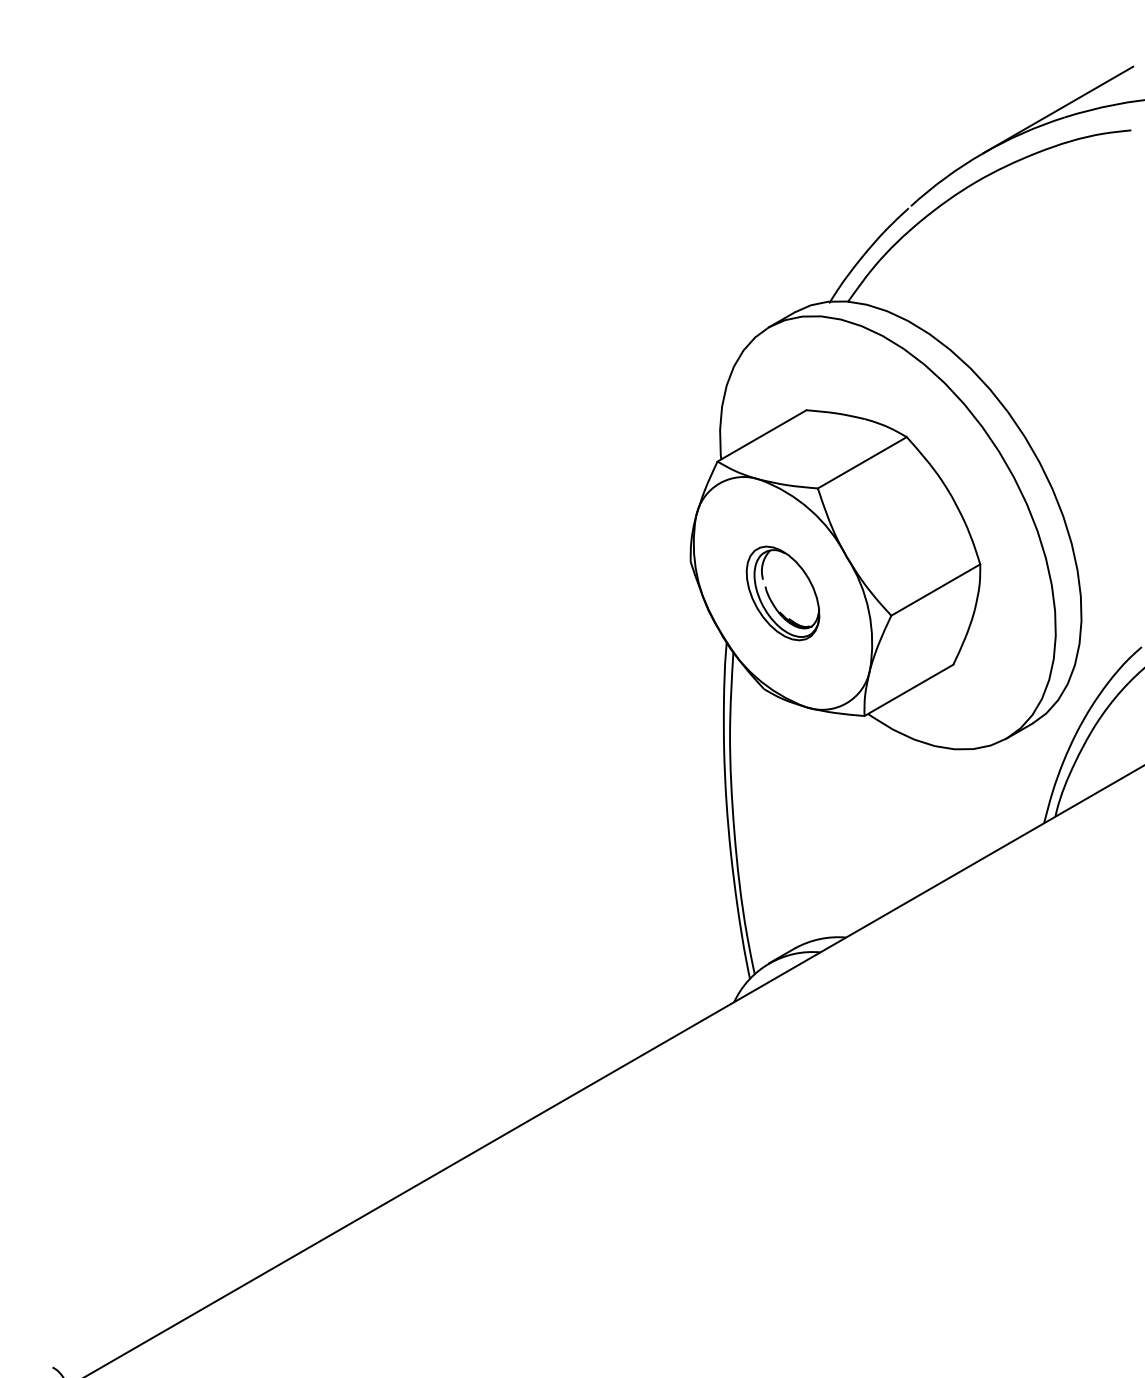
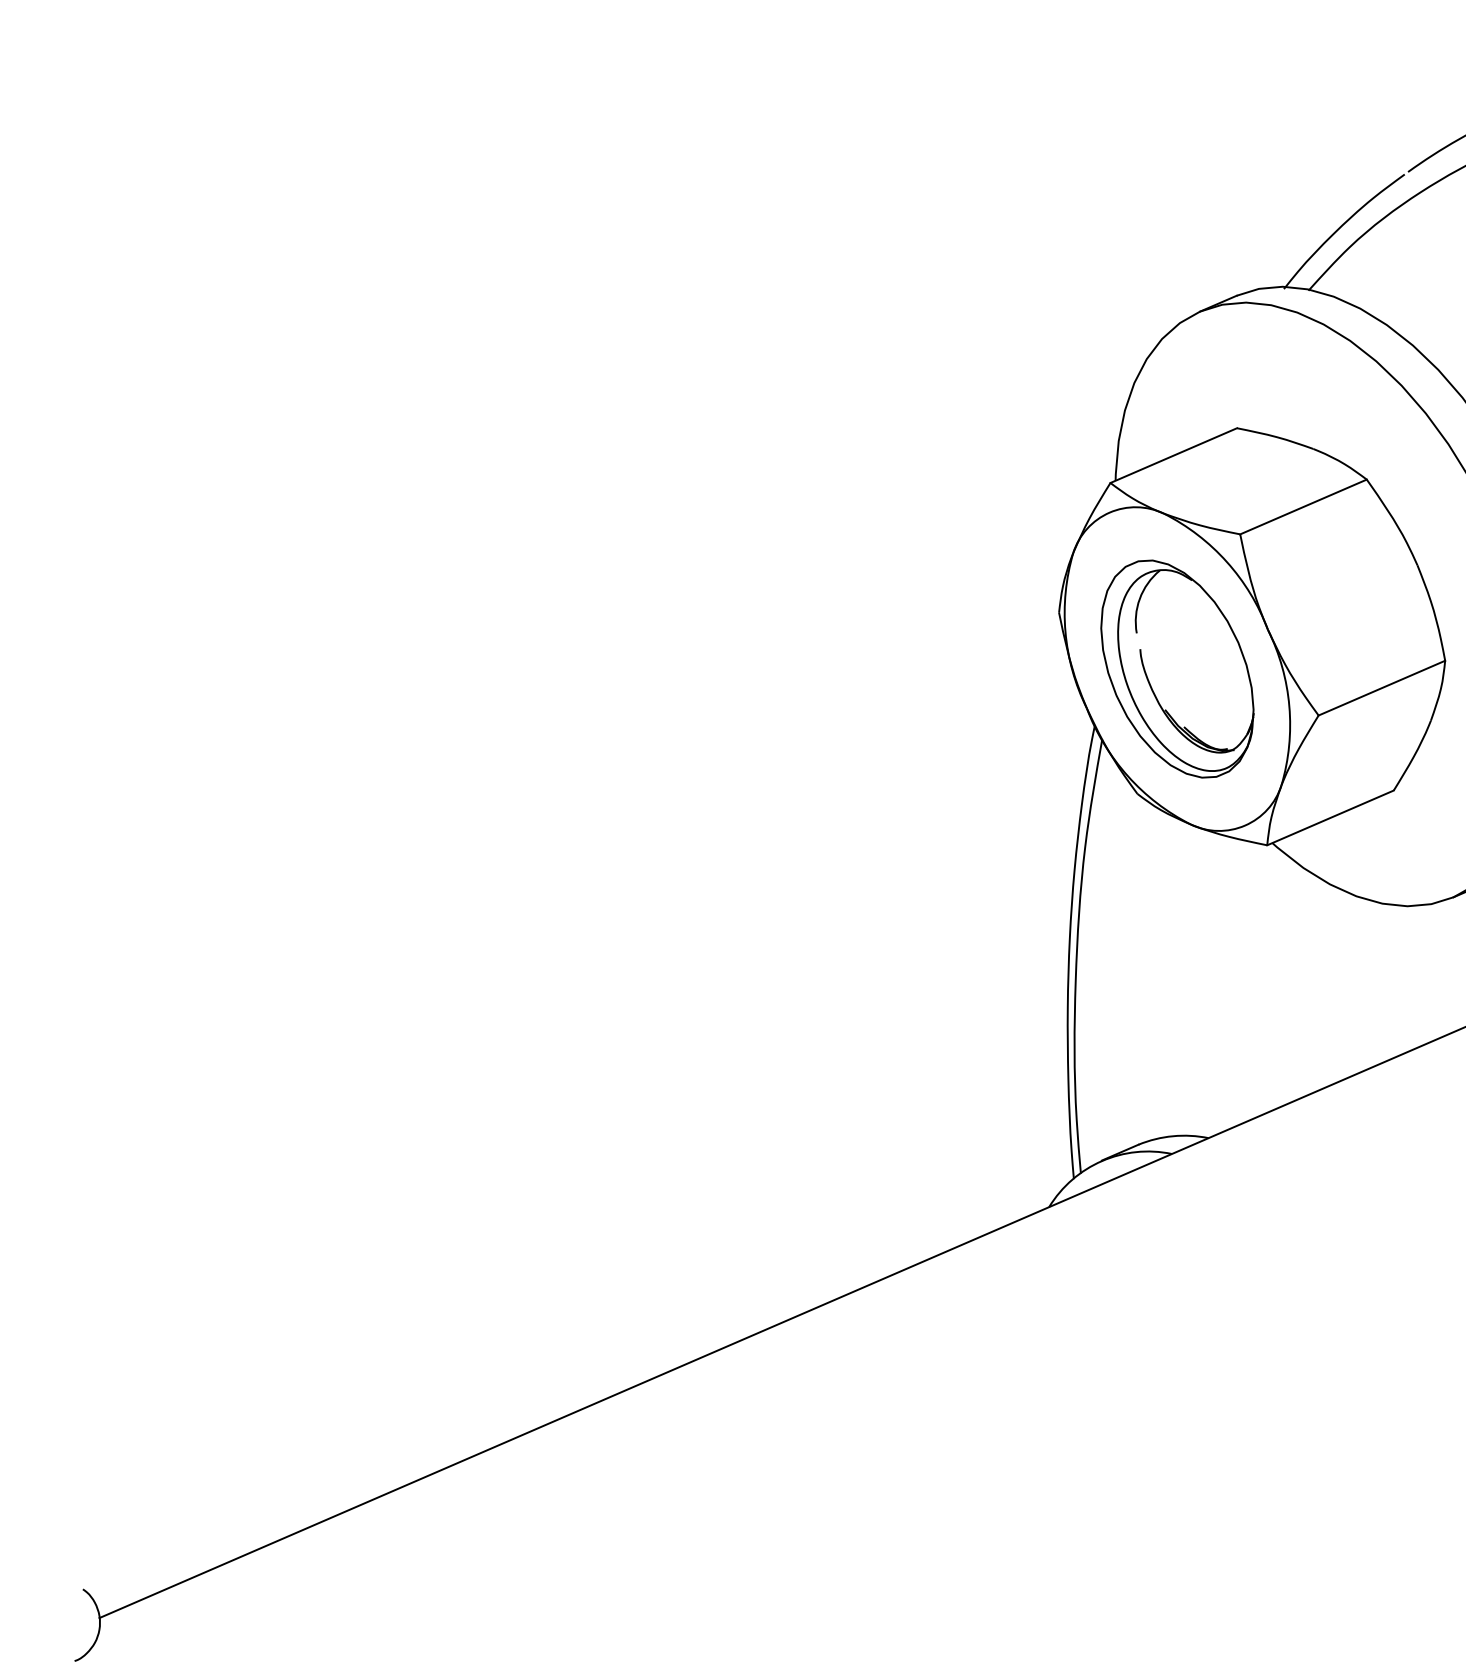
part: (782, 593) -> (1176, 669), size x1.67

